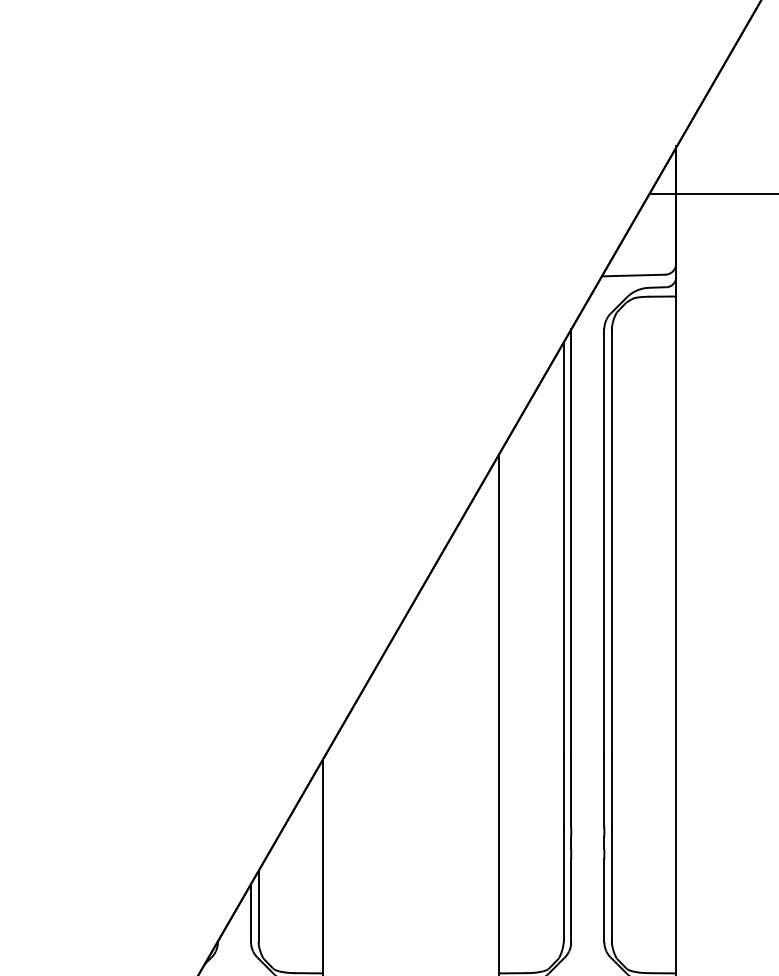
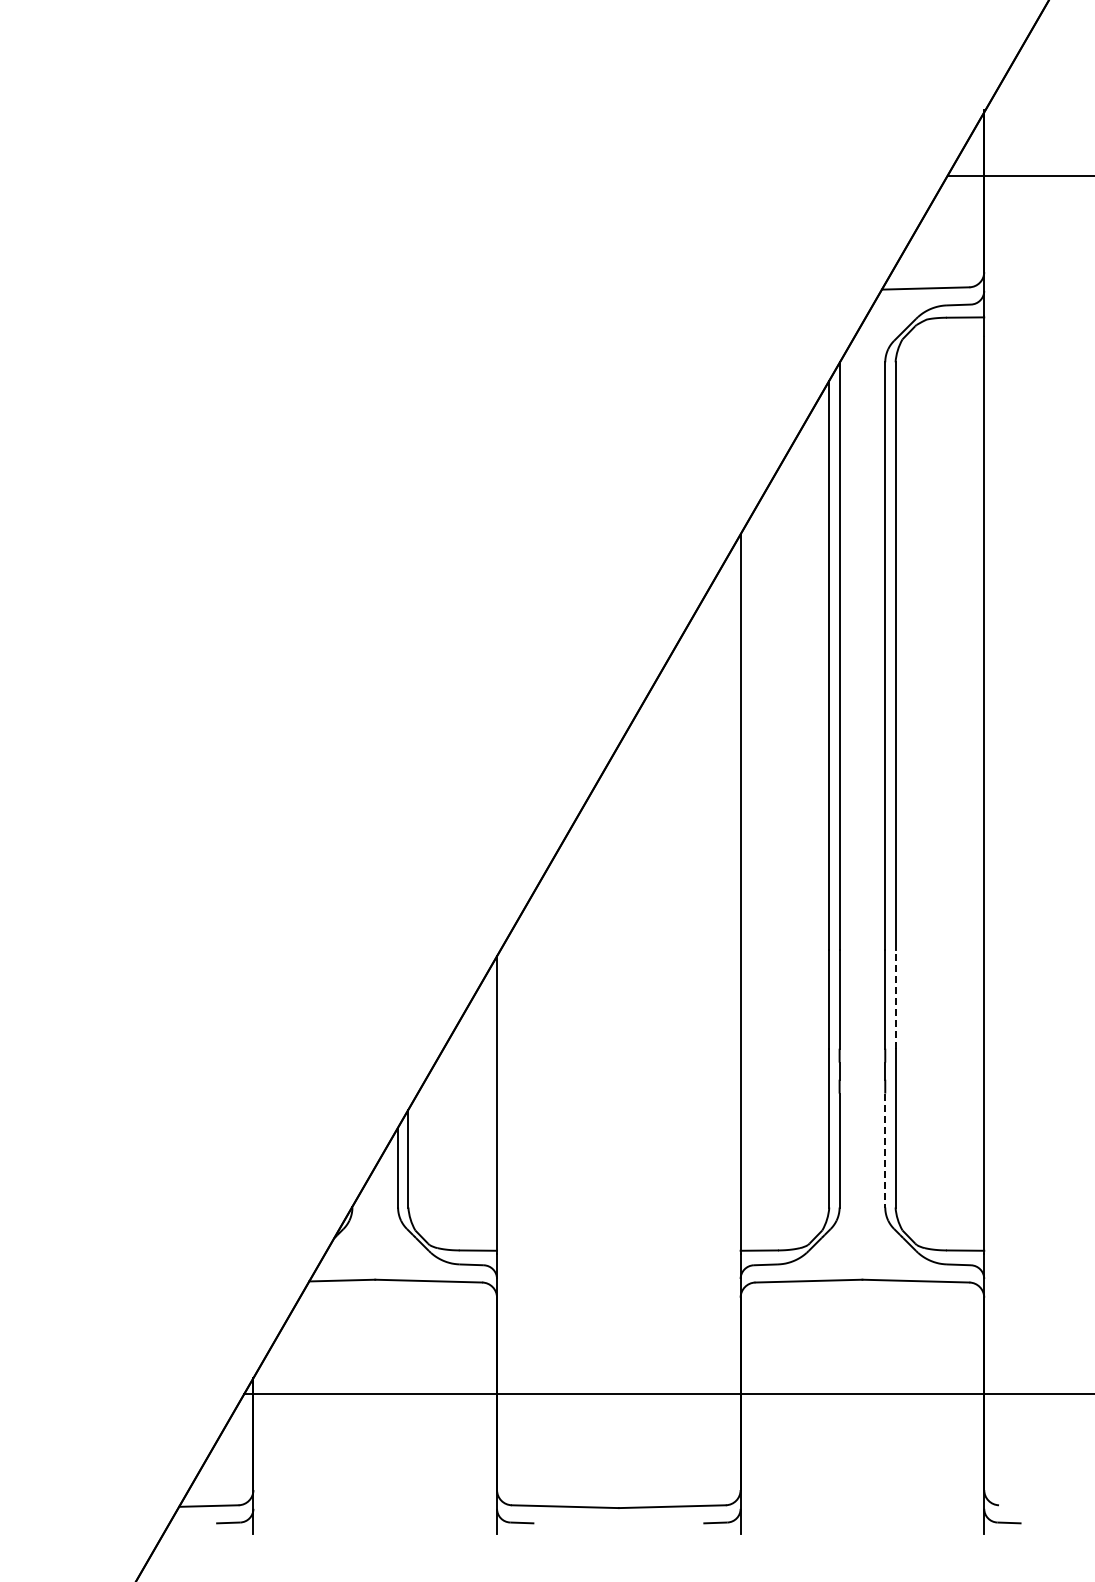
line: (611, 791) -> (895, 999), solid -> dashed
line: (604, 900) -> (885, 1150), solid -> dashed

